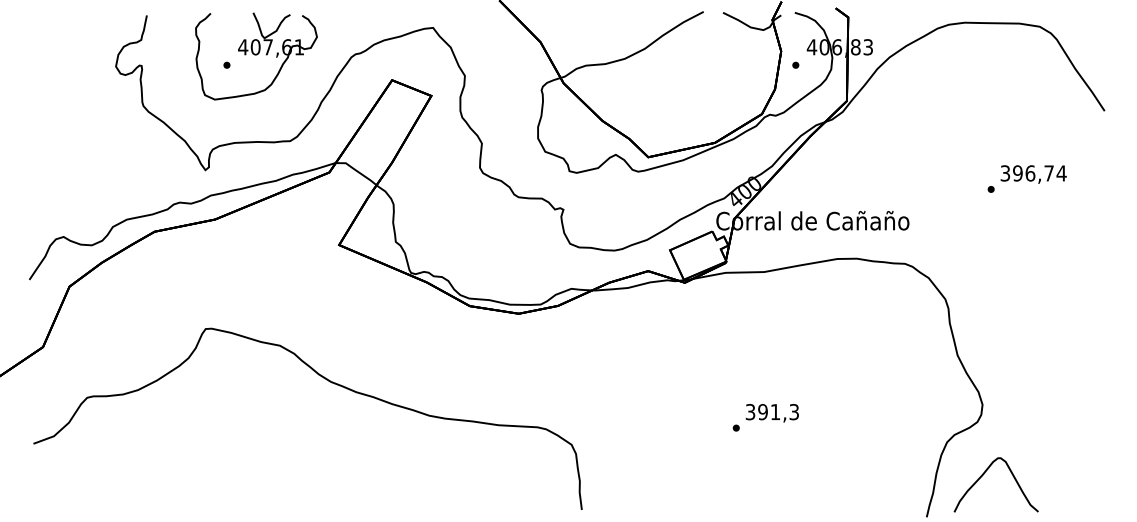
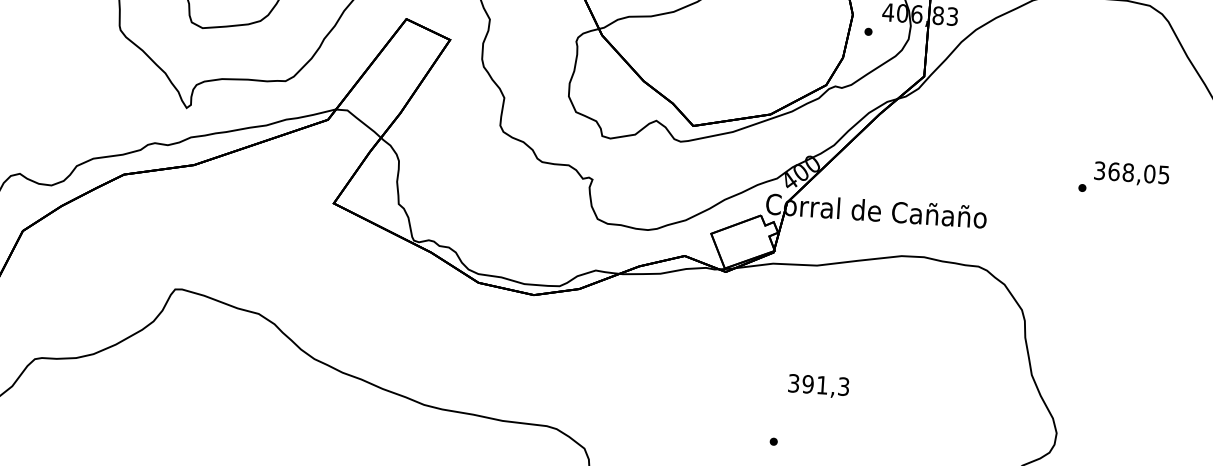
text: (1039, 173) -> (1138, 173), 396,74 -> 368,05
text: (771, 413) -> (817, 386), moved

